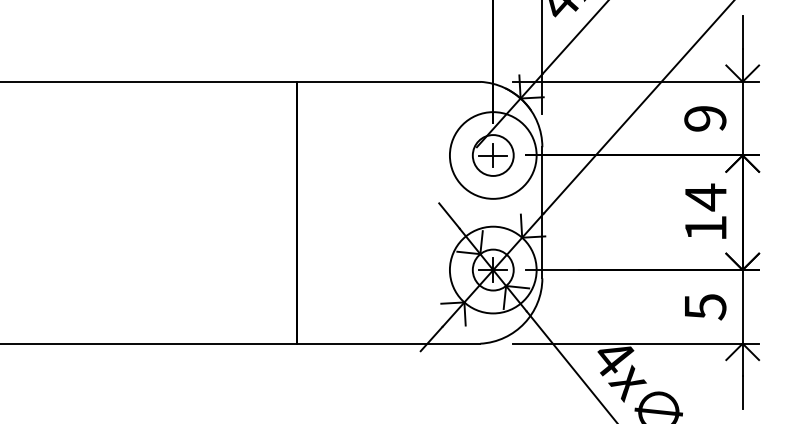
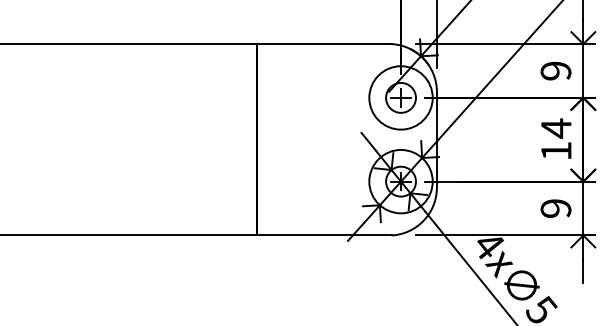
text: (704, 306) -> (555, 208), 5 -> 9

